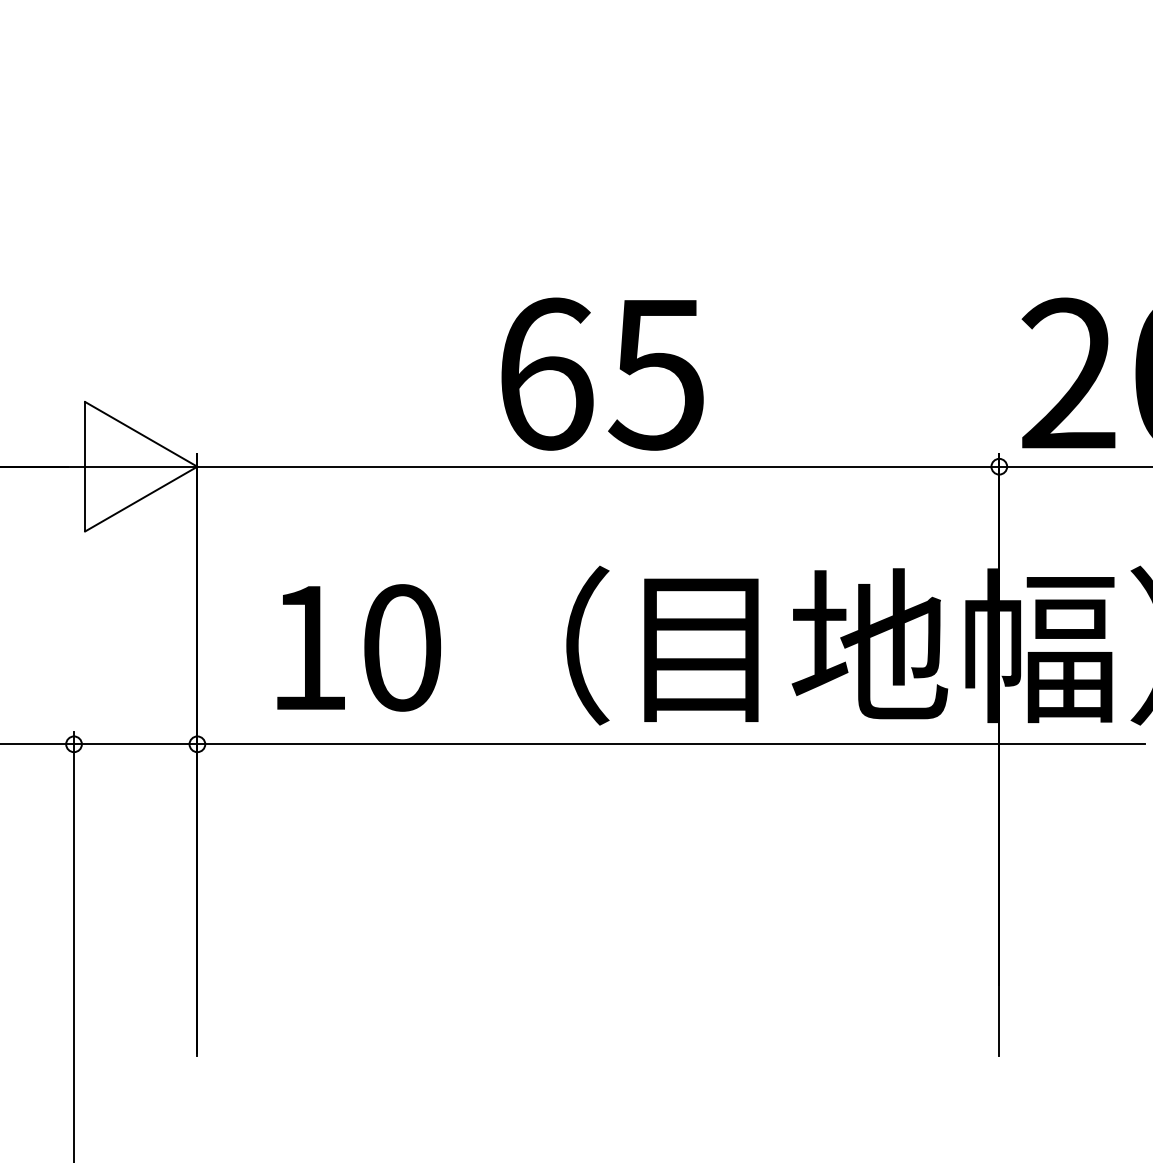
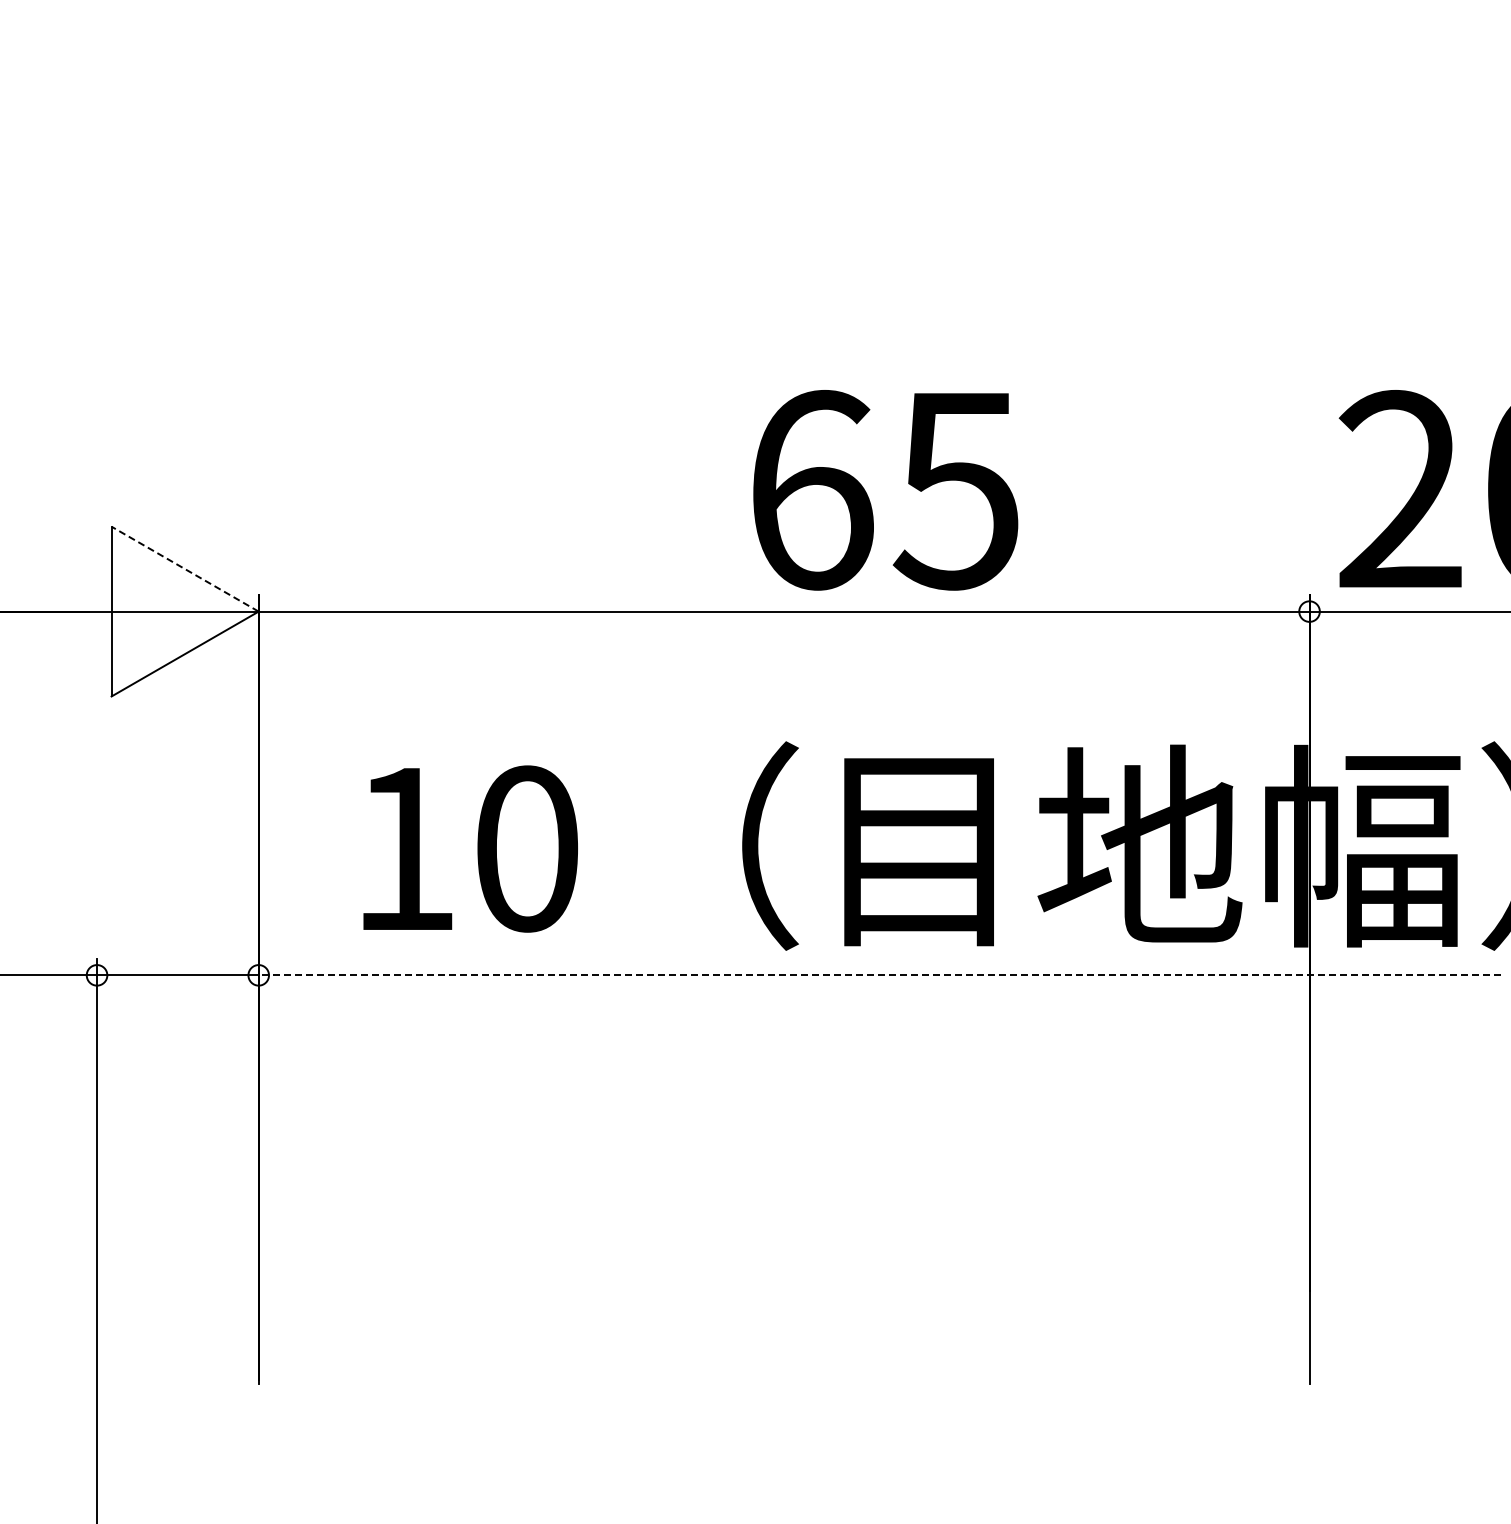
text: (602, 374) -> (885, 490), moved
line: (141, 434) -> (185, 569), solid -> dashed
line: (671, 744) -> (879, 975), solid -> dashed

